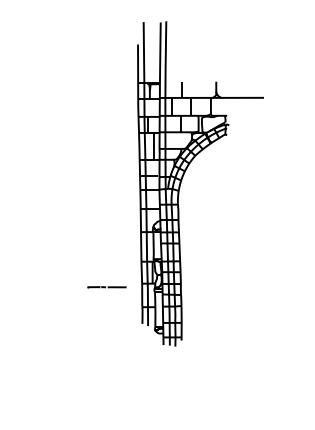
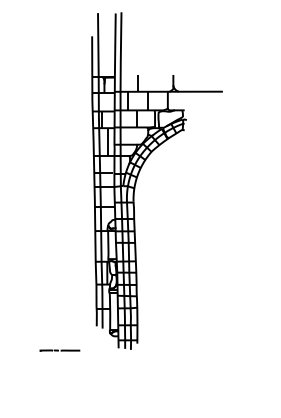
line: (105, 287) -> (58, 350), moved

